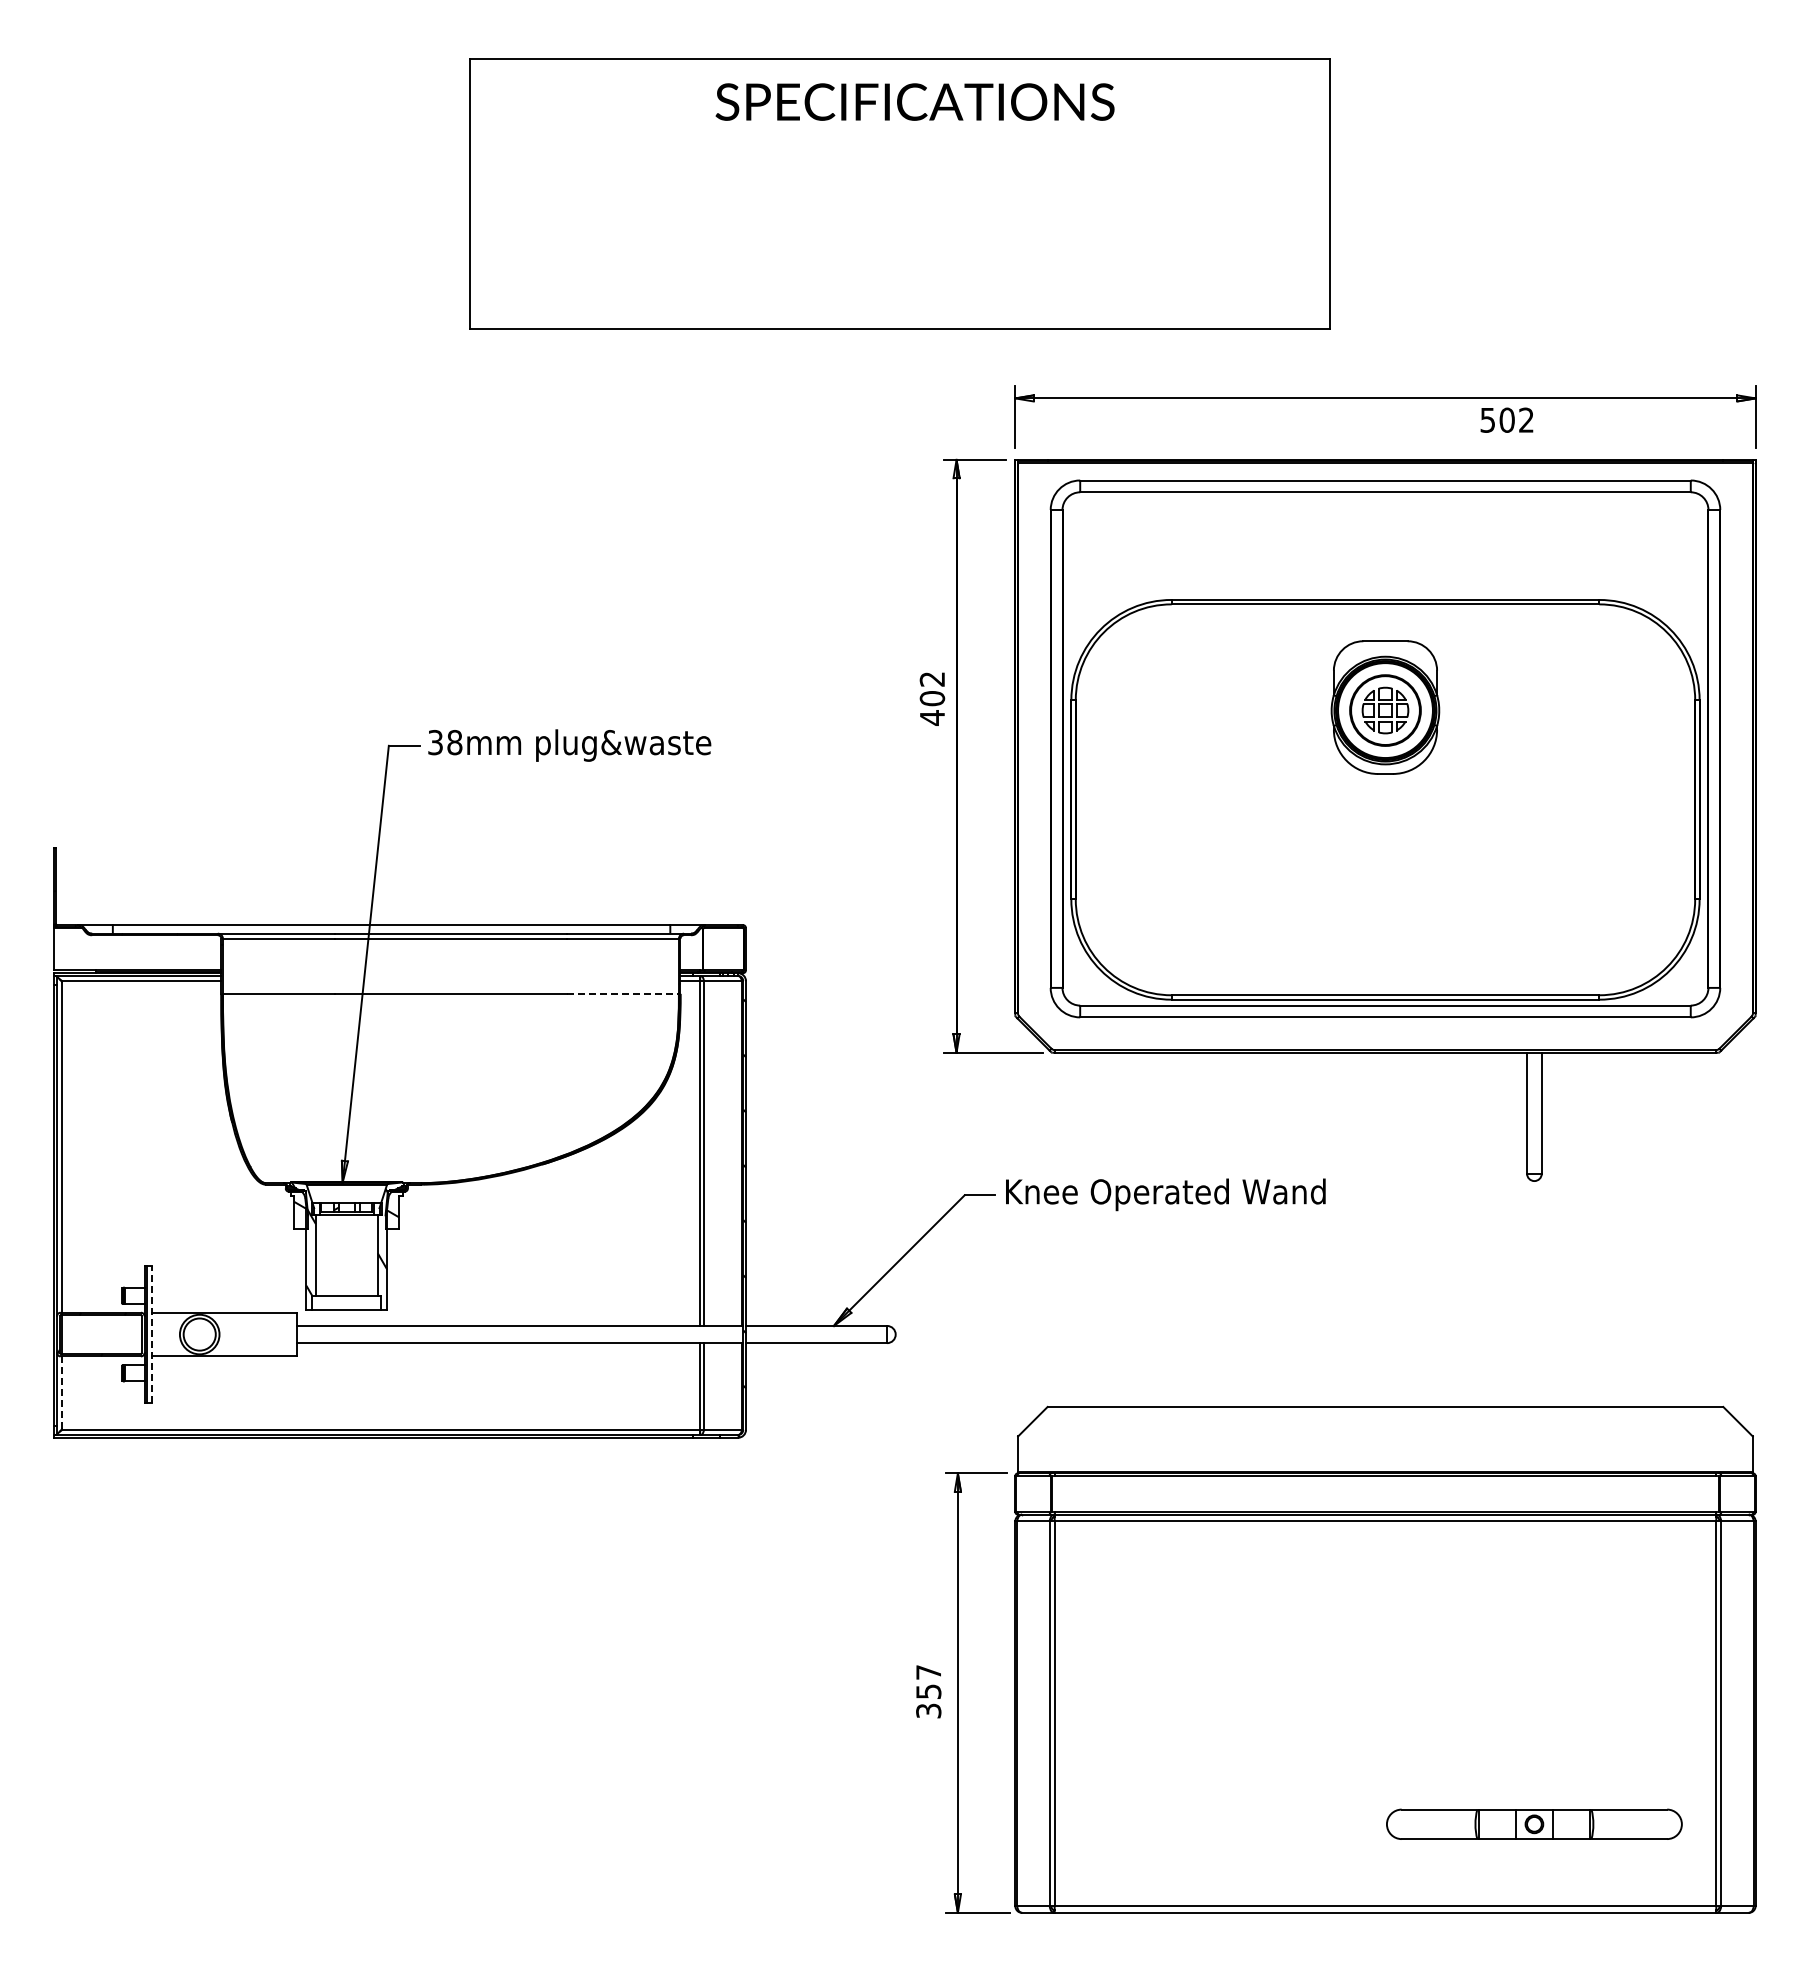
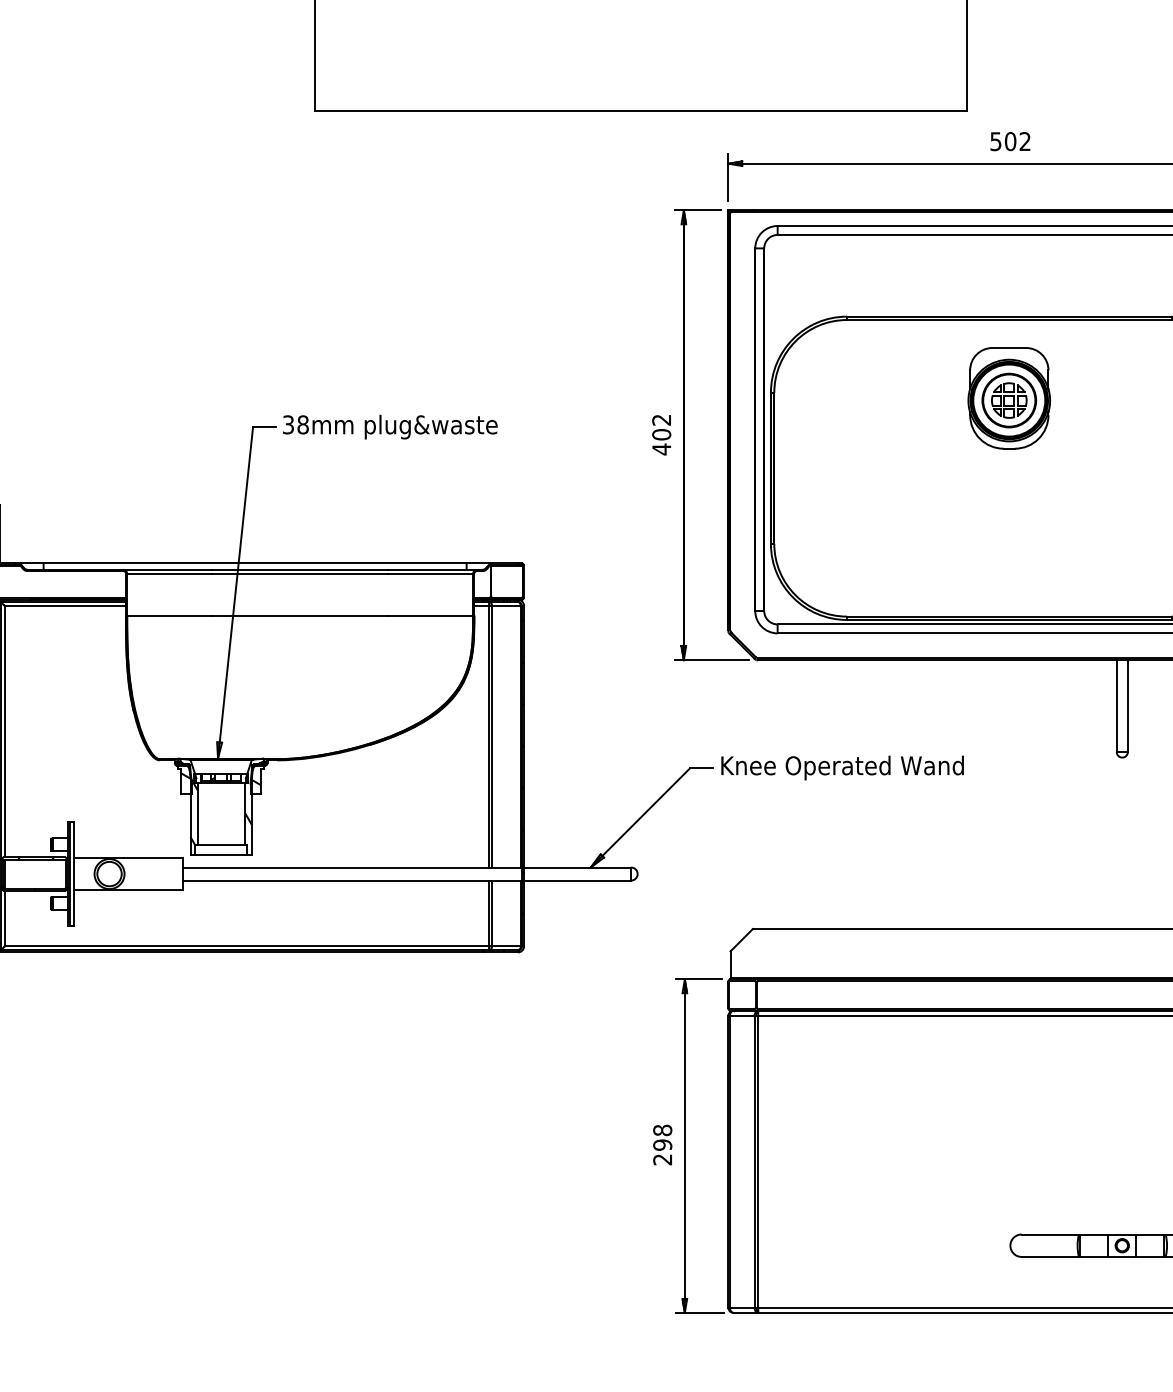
text: (1506, 419) -> (1010, 141), moved
text: (932, 698) -> (661, 434), moved
line: (623, 993) -> (431, 615), dashed -> solid
line: (152, 1334) -> (73, 874), dashed -> solid
line: (62, 1392) -> (5, 918), dashed -> solid
text: (928, 1691) -> (662, 1144), 357 -> 298

